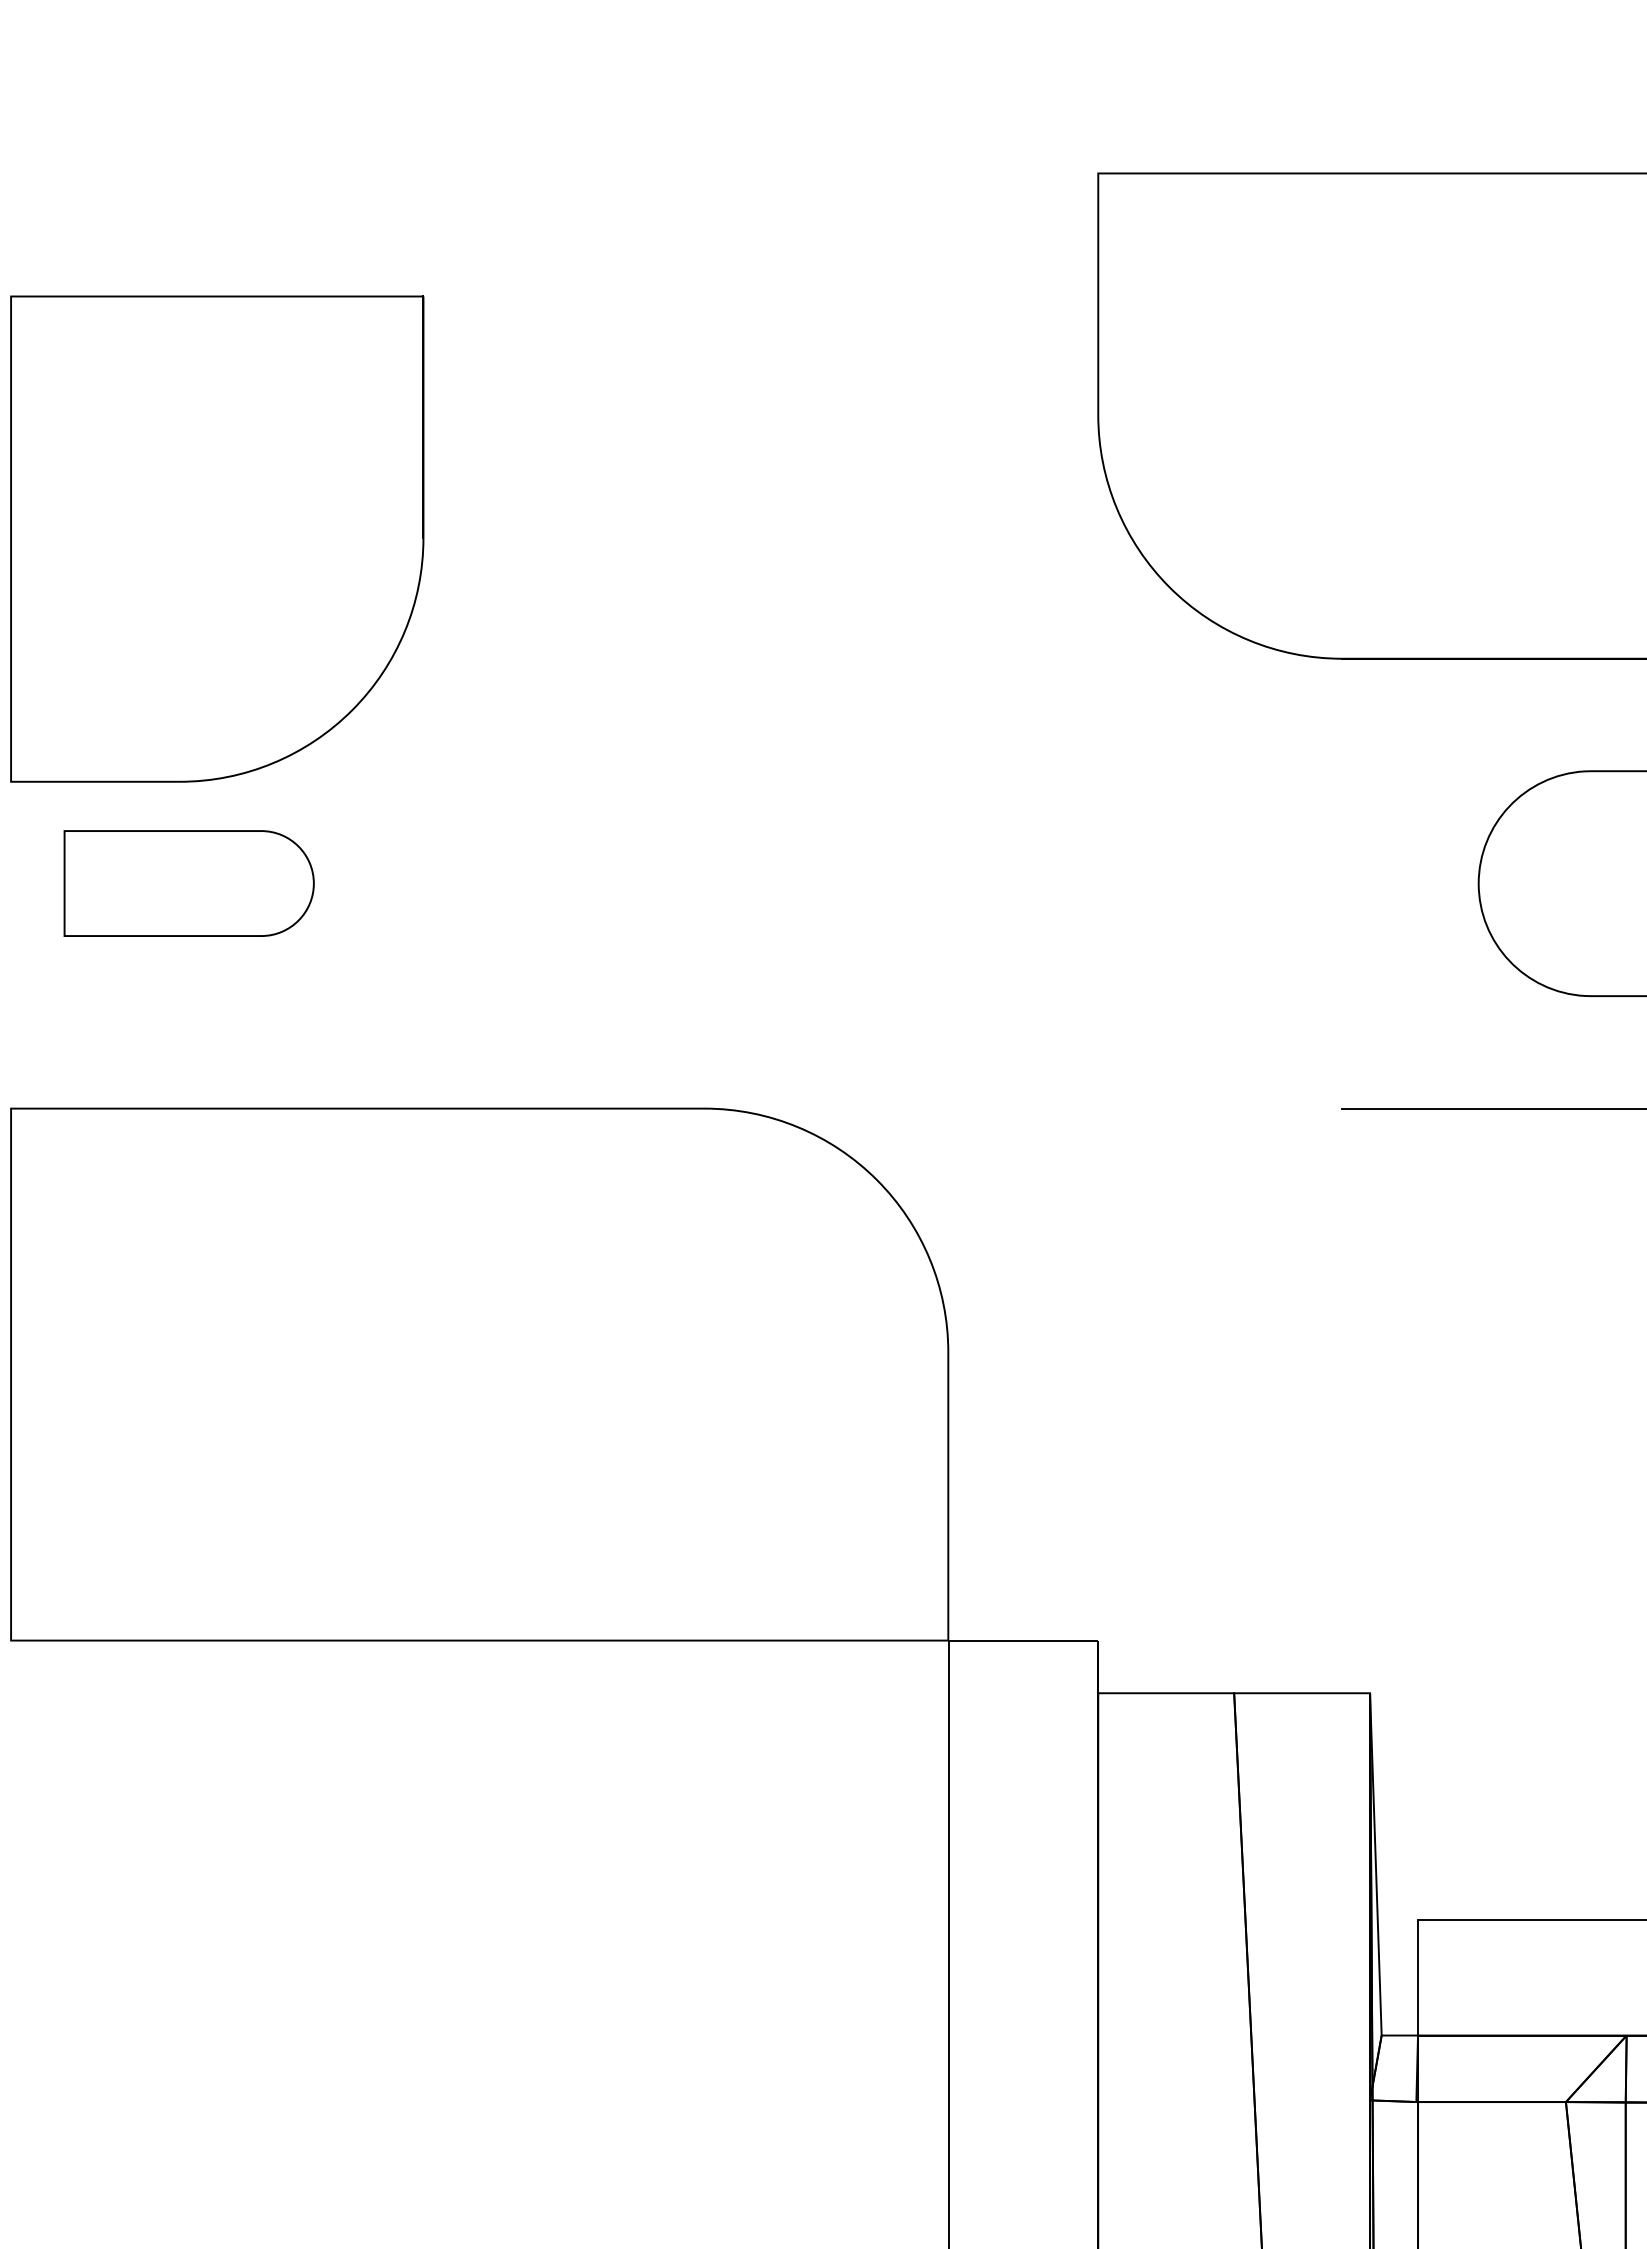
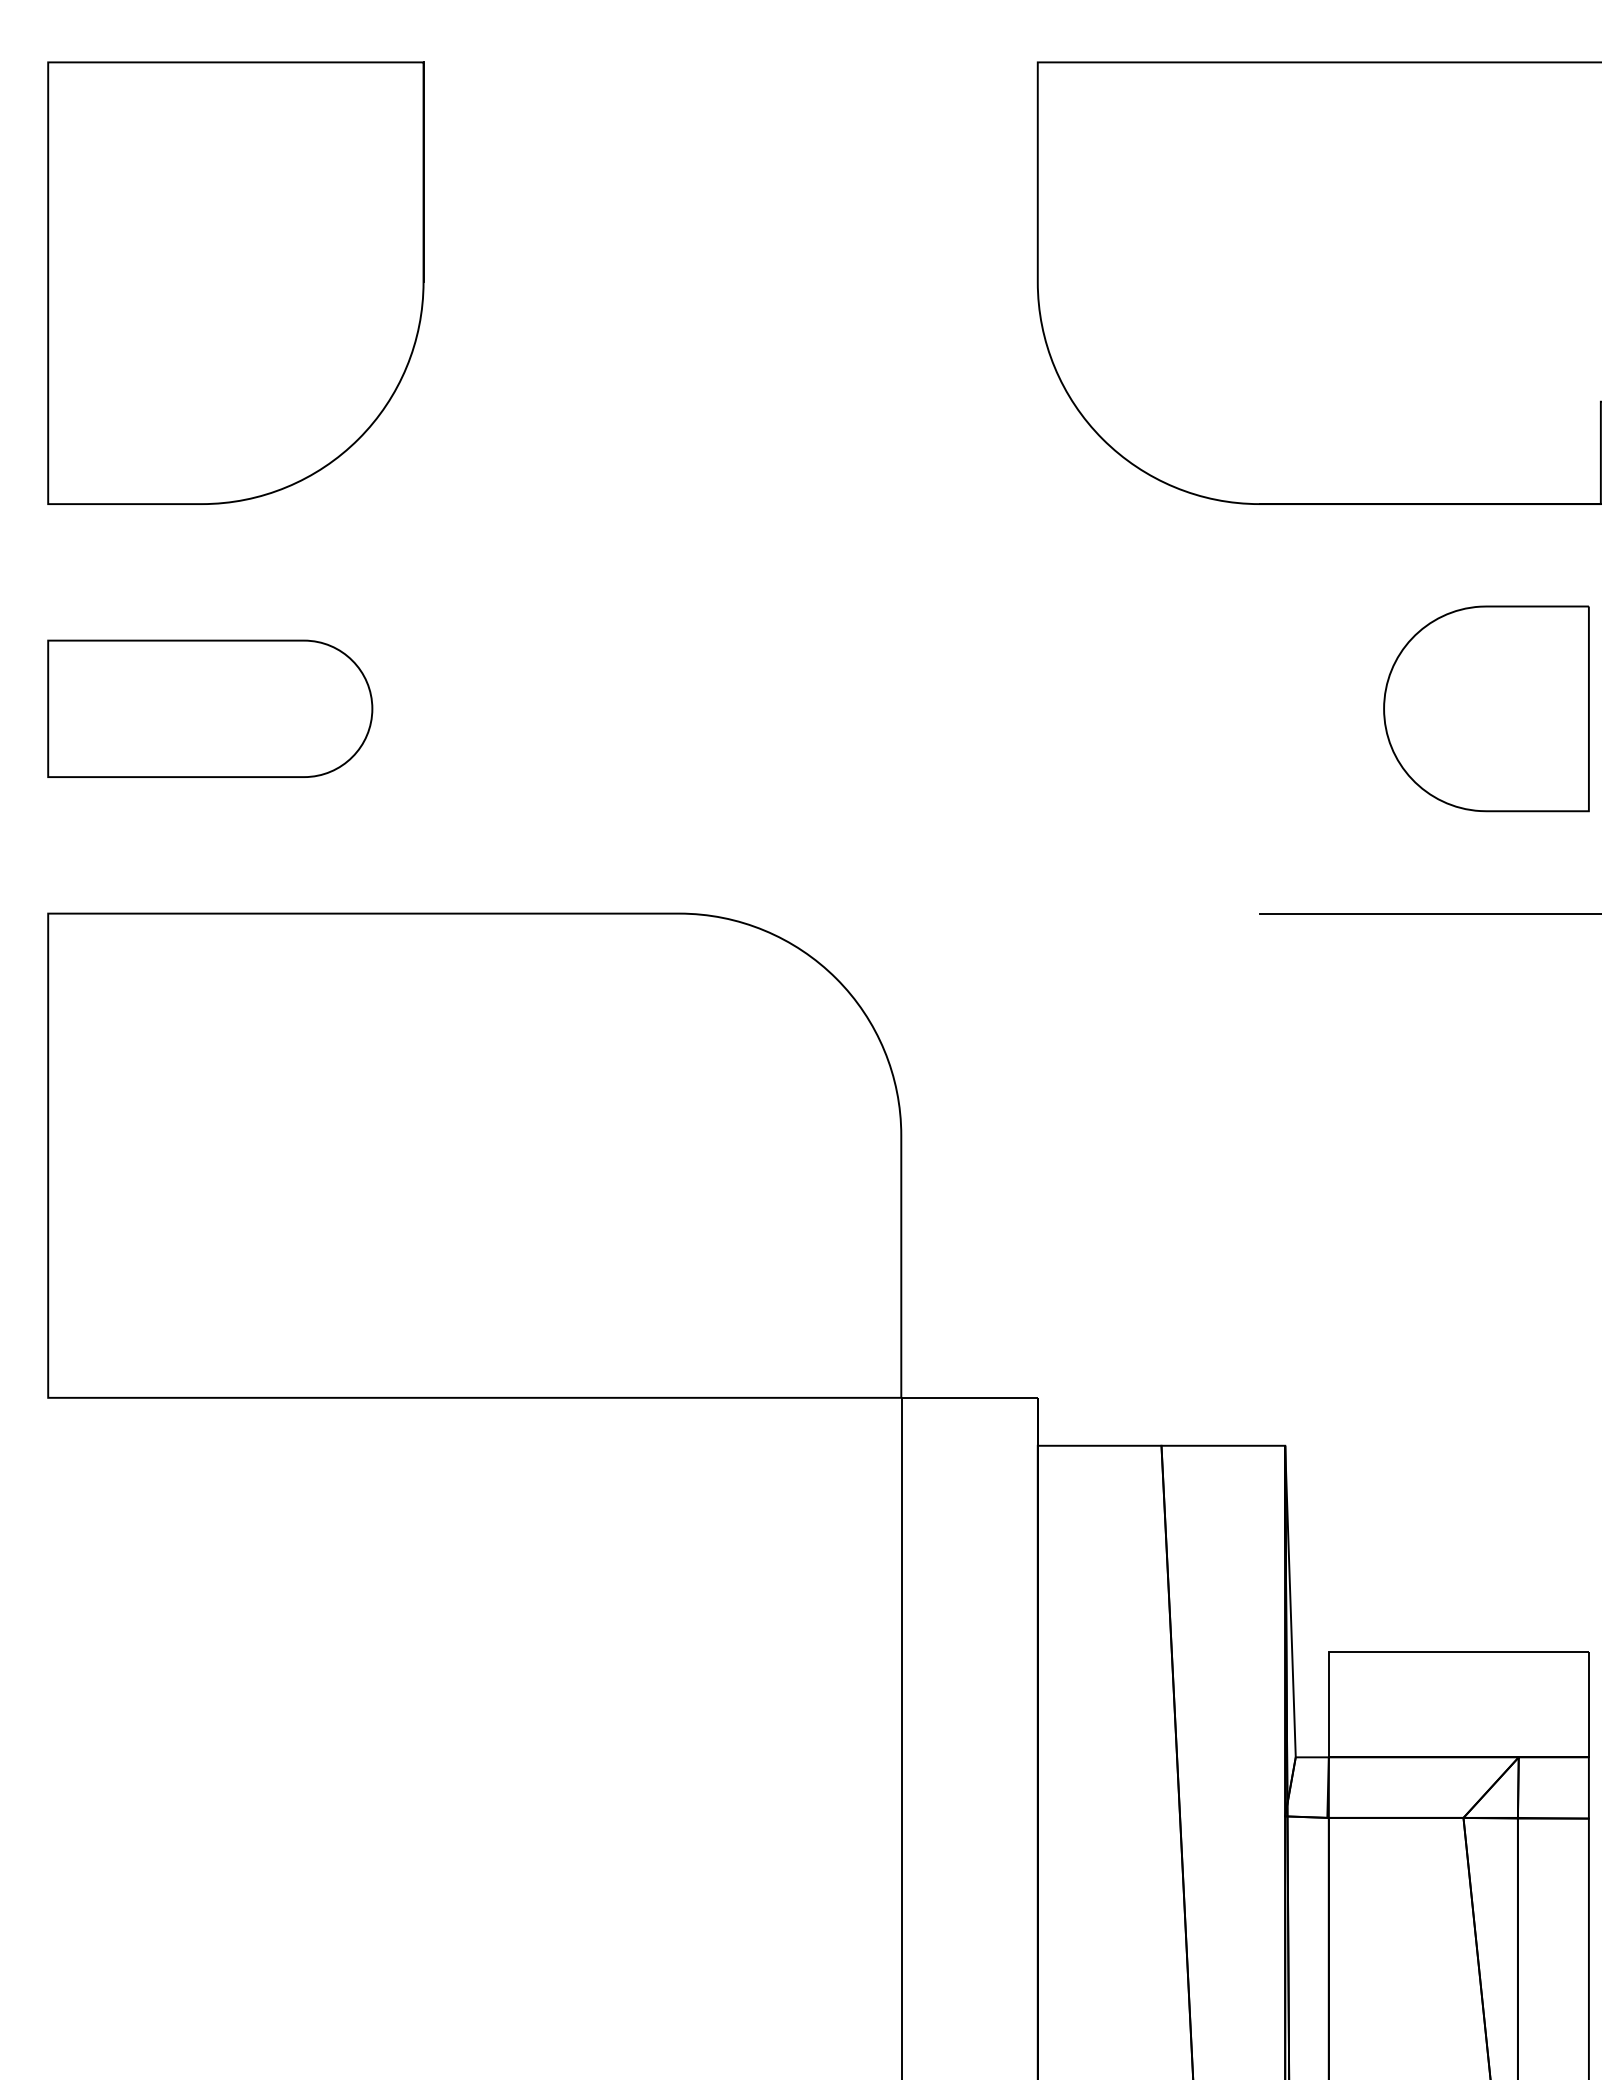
part: (216, 538) -> (235, 282), moved
part: (189, 883) -> (210, 708), size x1.43

